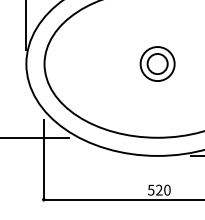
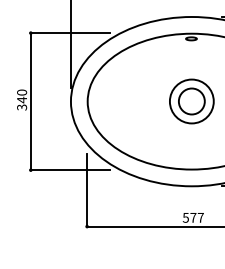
part: (157, 63) -> (191, 101), size x1.4
text: (162, 189) -> (196, 217), 520 -> 577

